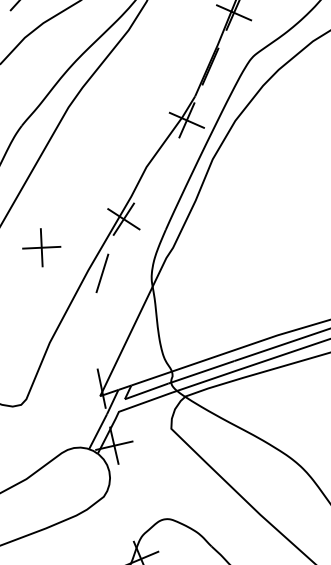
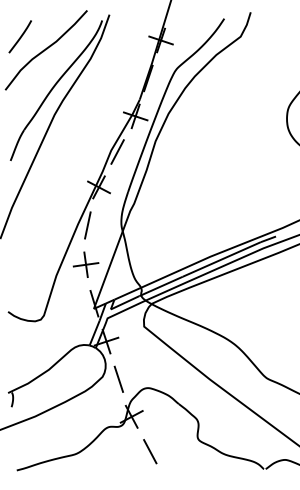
line: (155, 169) -> (117, 151), added
part: (40, 247) -> (85, 264), moved
line: (126, 501) -> (118, 378), added

